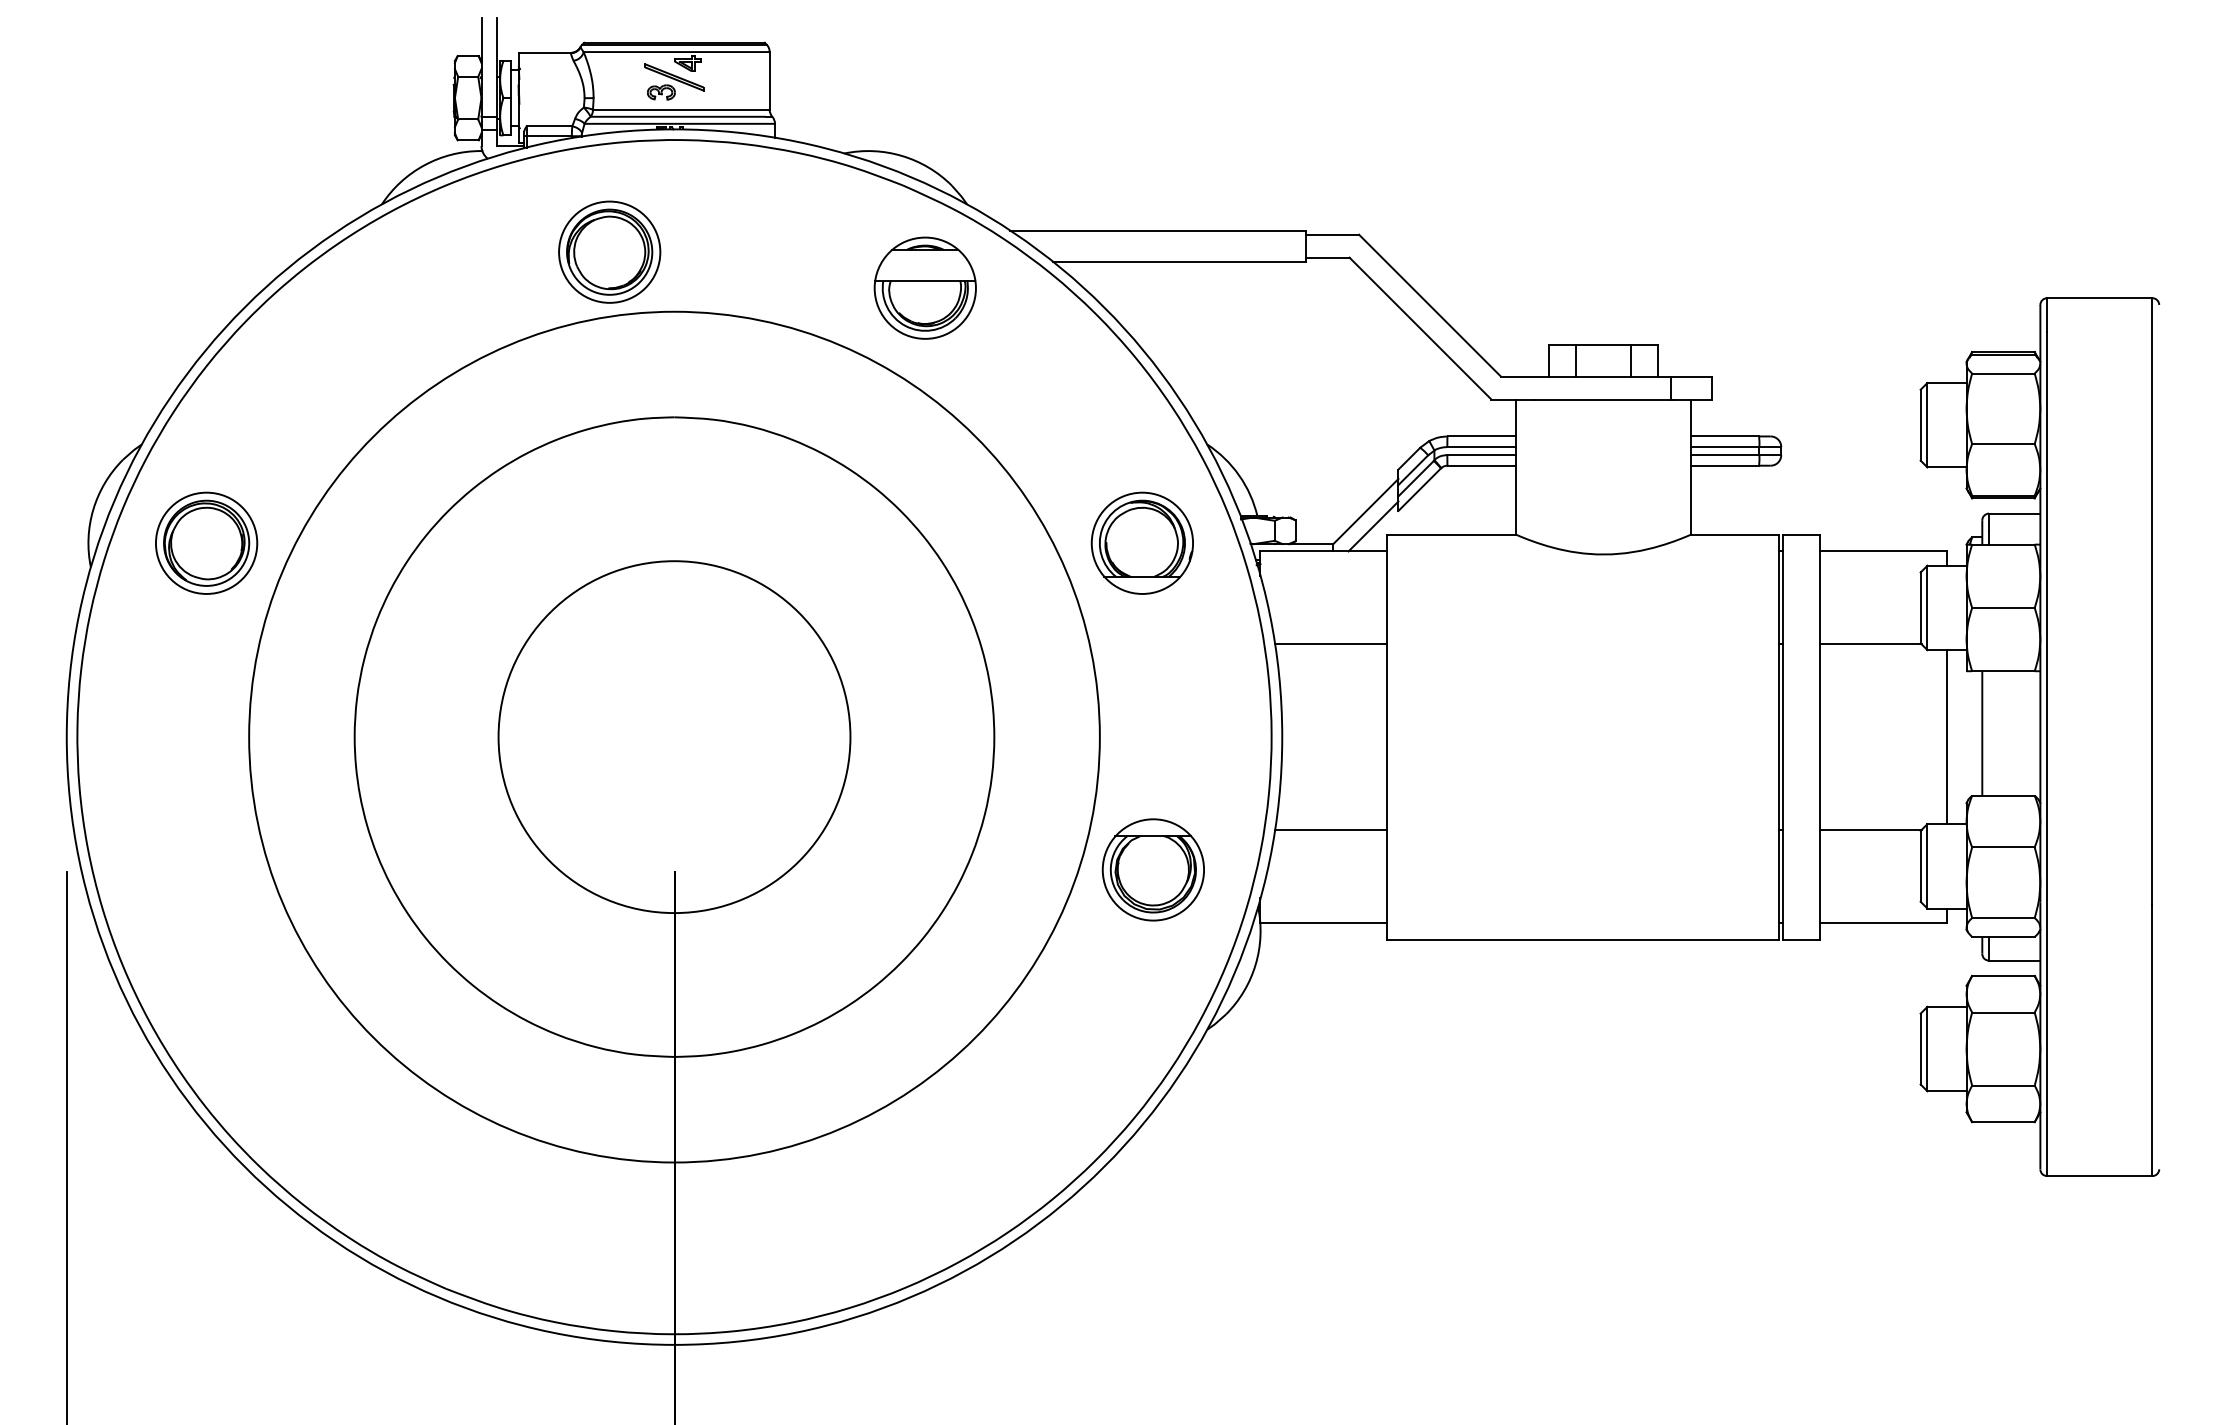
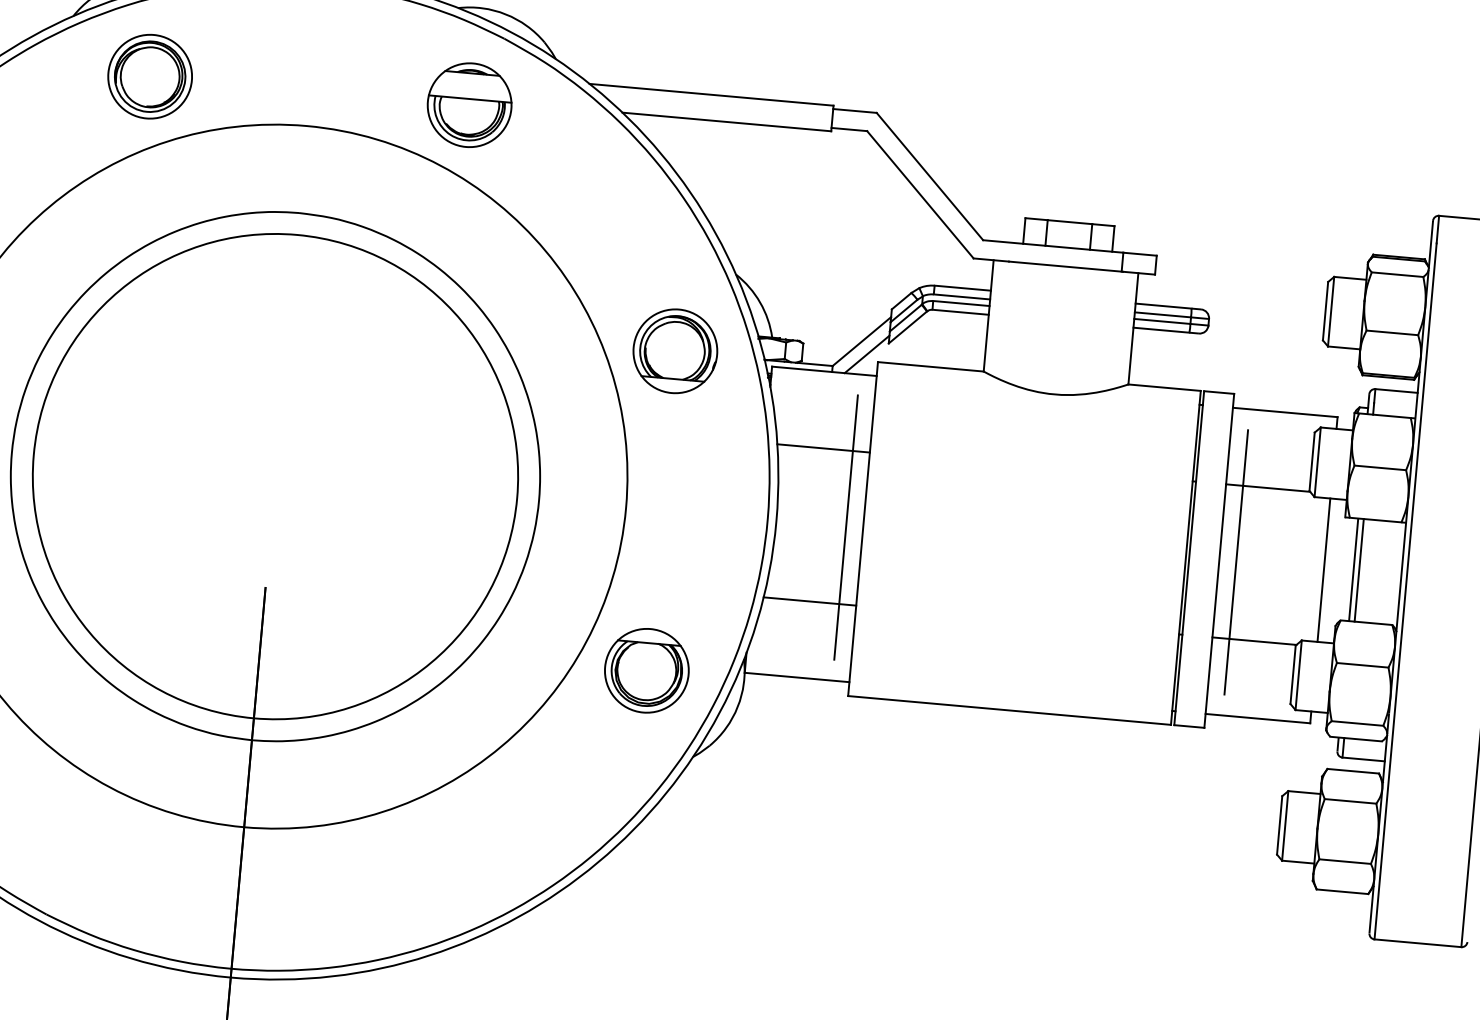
part: (609, 251) -> (150, 76), moved
part: (924, 287) -> (469, 104), moved
line: (1989, 733) -> (1359, 570), added
circle: (674, 736) -> (275, 476), size x1.67
line: (1366, 736) -> (845, 527), added
line: (1840, 736) -> (1236, 561), added
part: (1152, 869) -> (646, 670), moved

